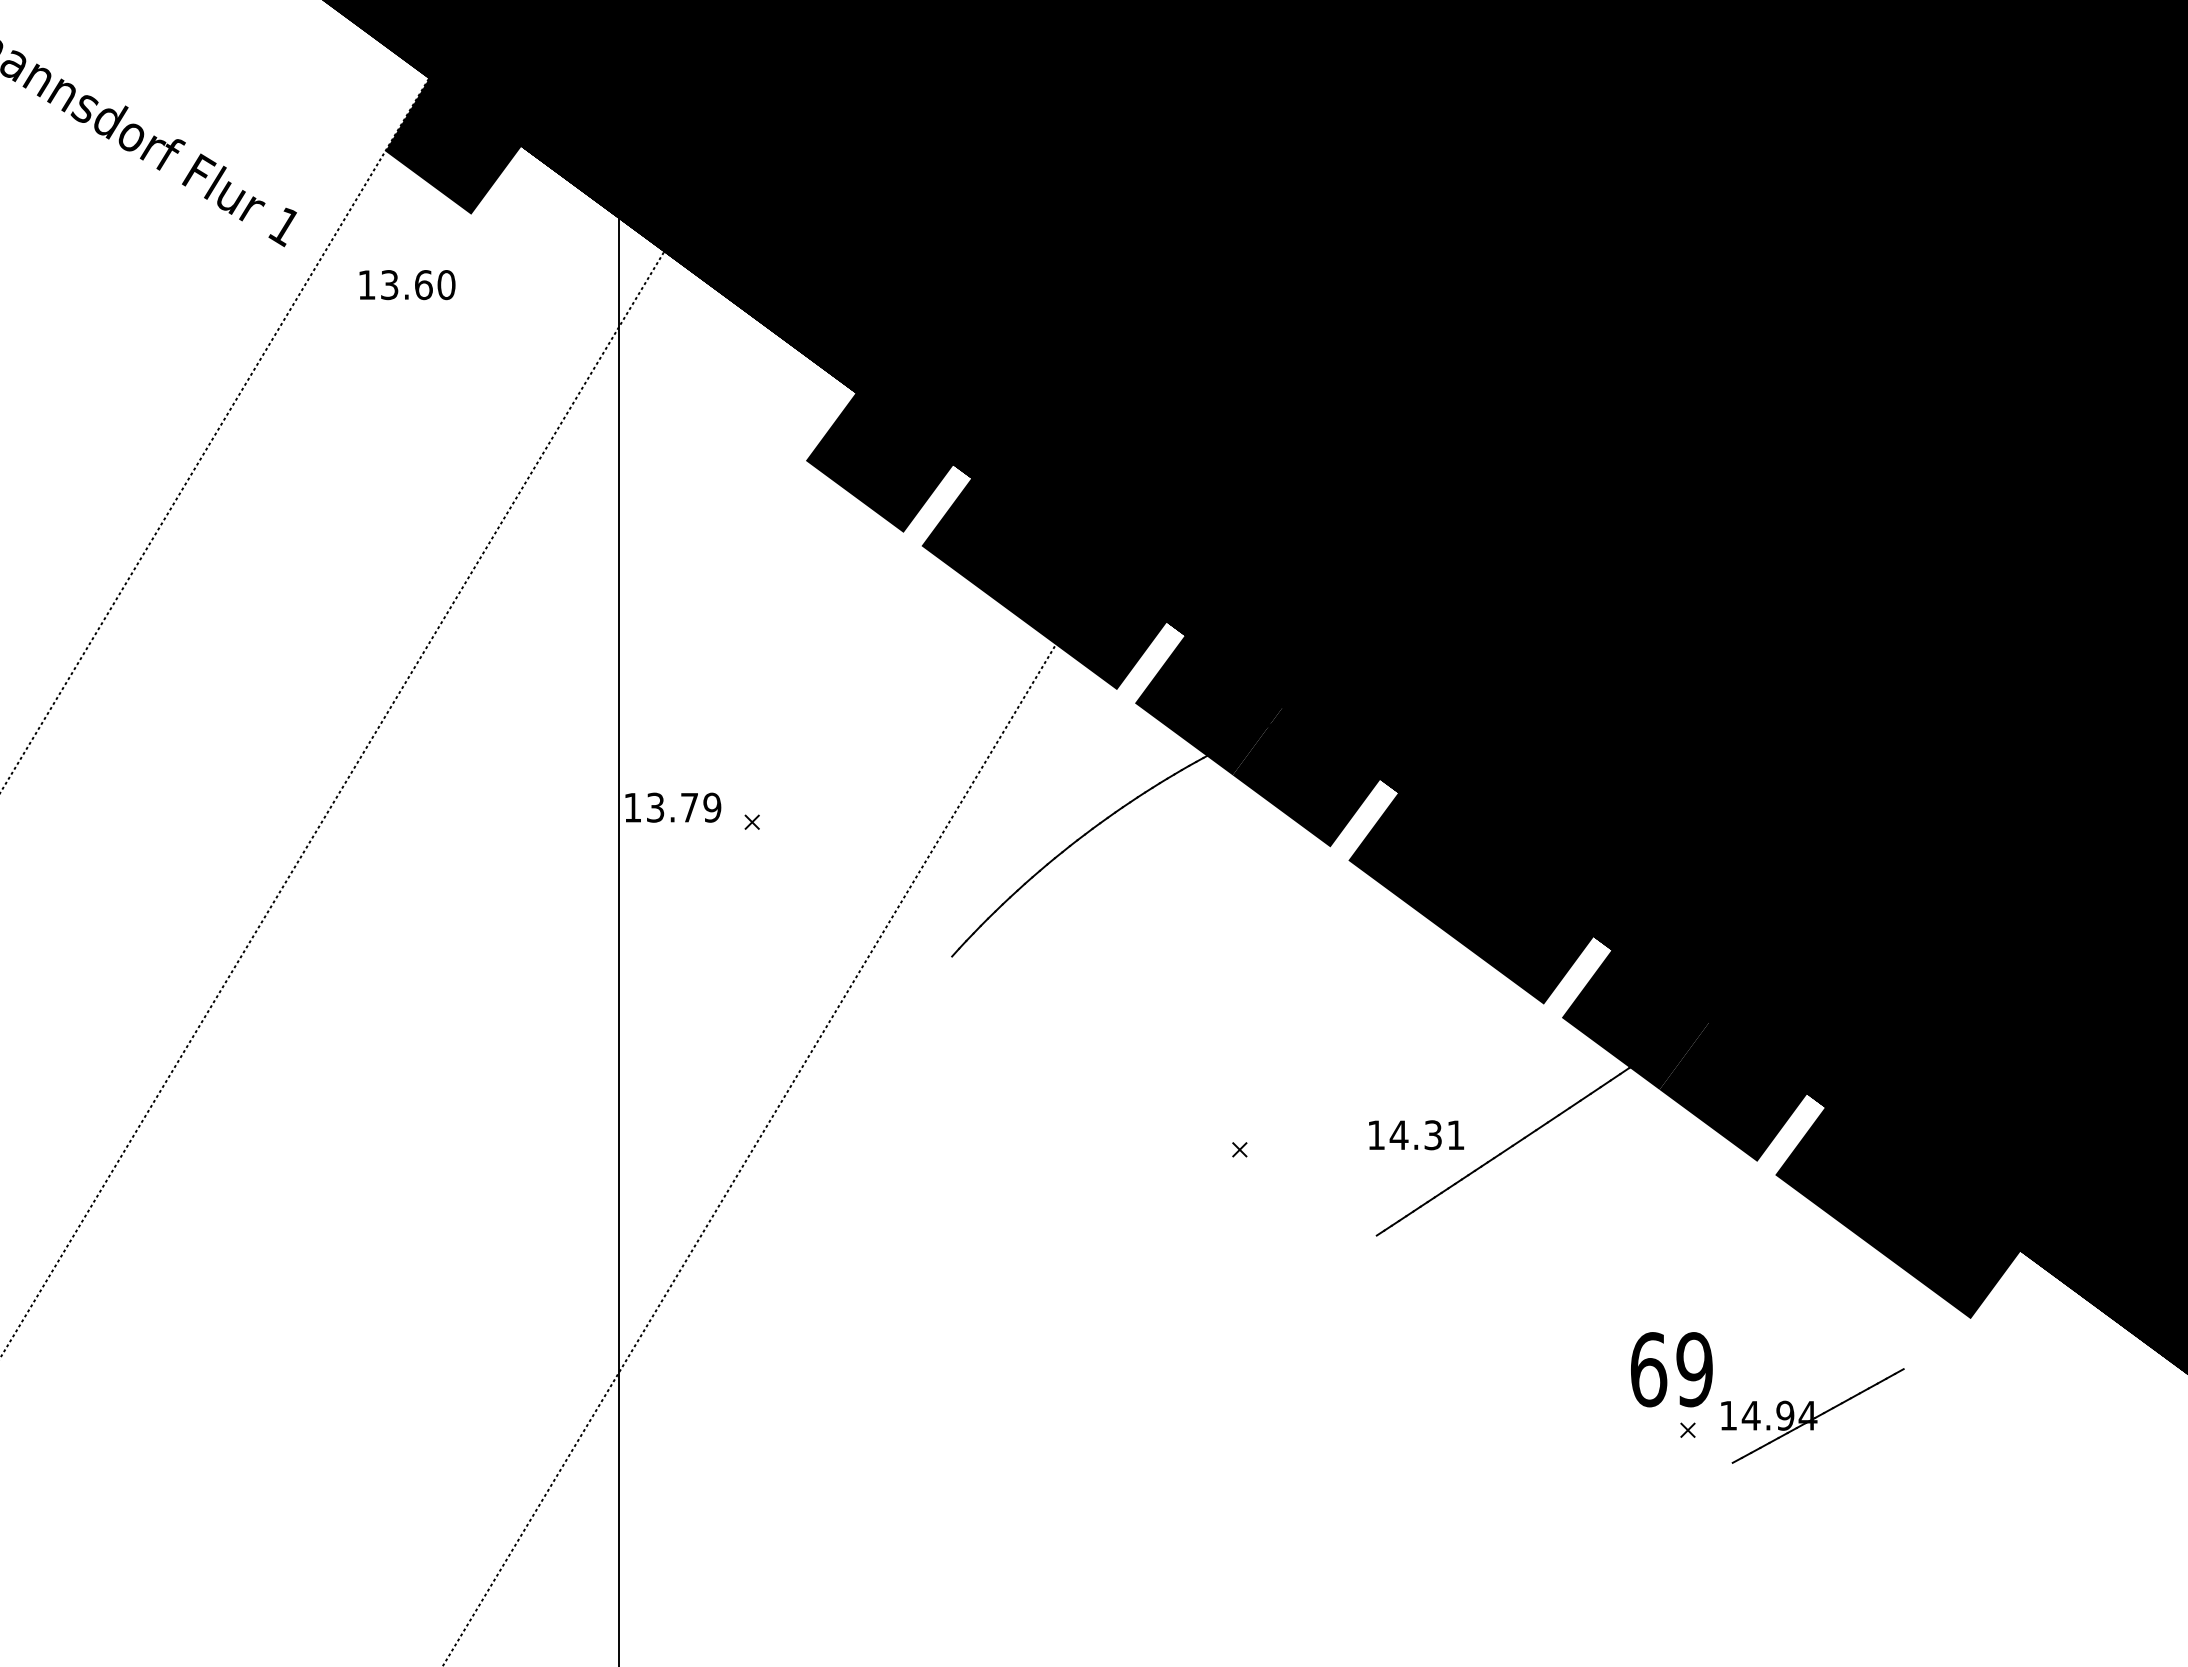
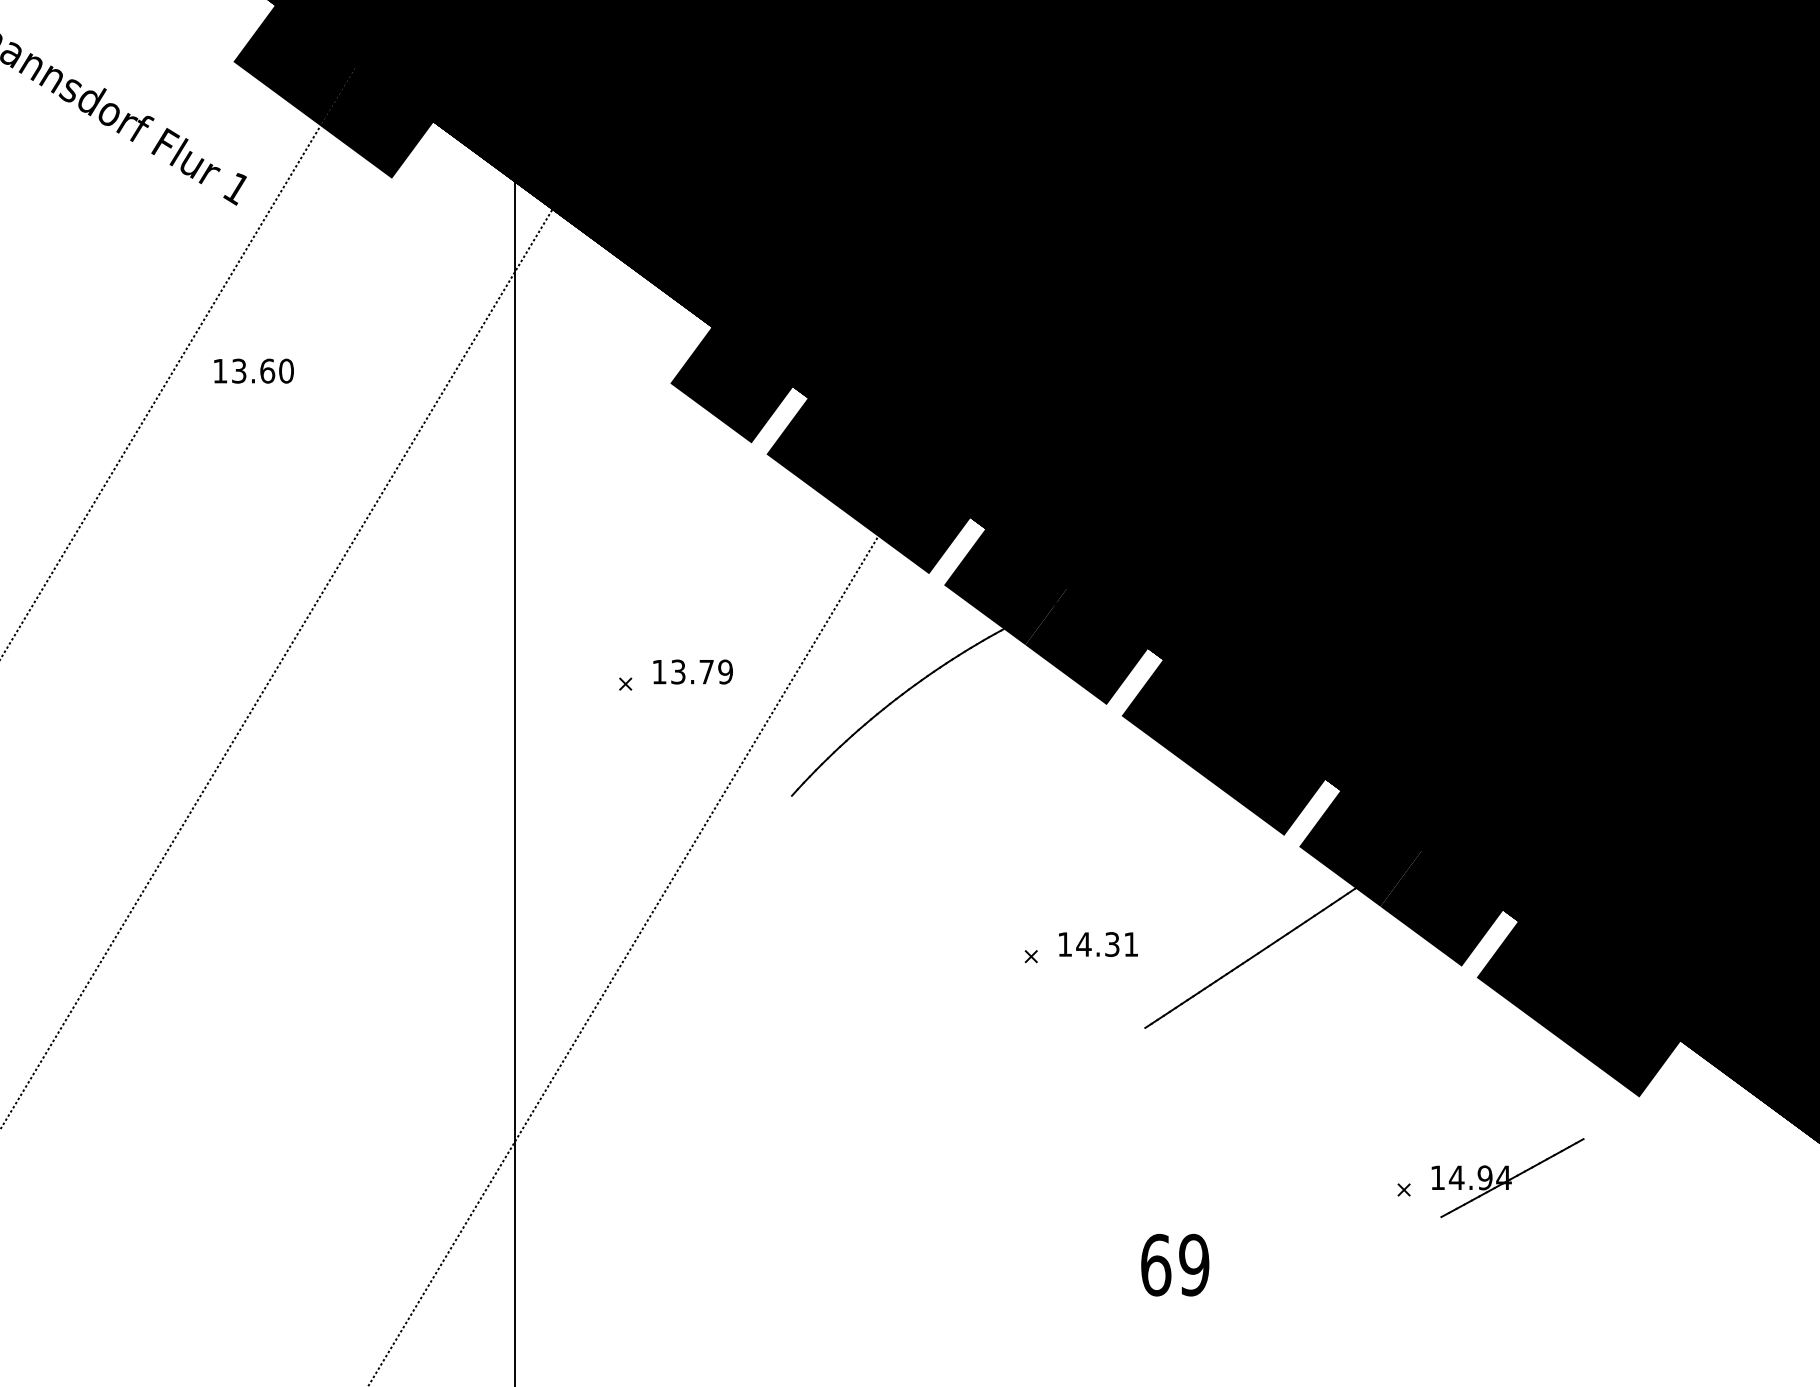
fill: (354, 78) -> (294, 65), added
text: (407, 285) -> (254, 371), moved
text: (673, 807) -> (693, 671), moved
text: (1416, 1135) -> (1098, 944), moved
text: (1671, 1369) -> (1174, 1265), moved

